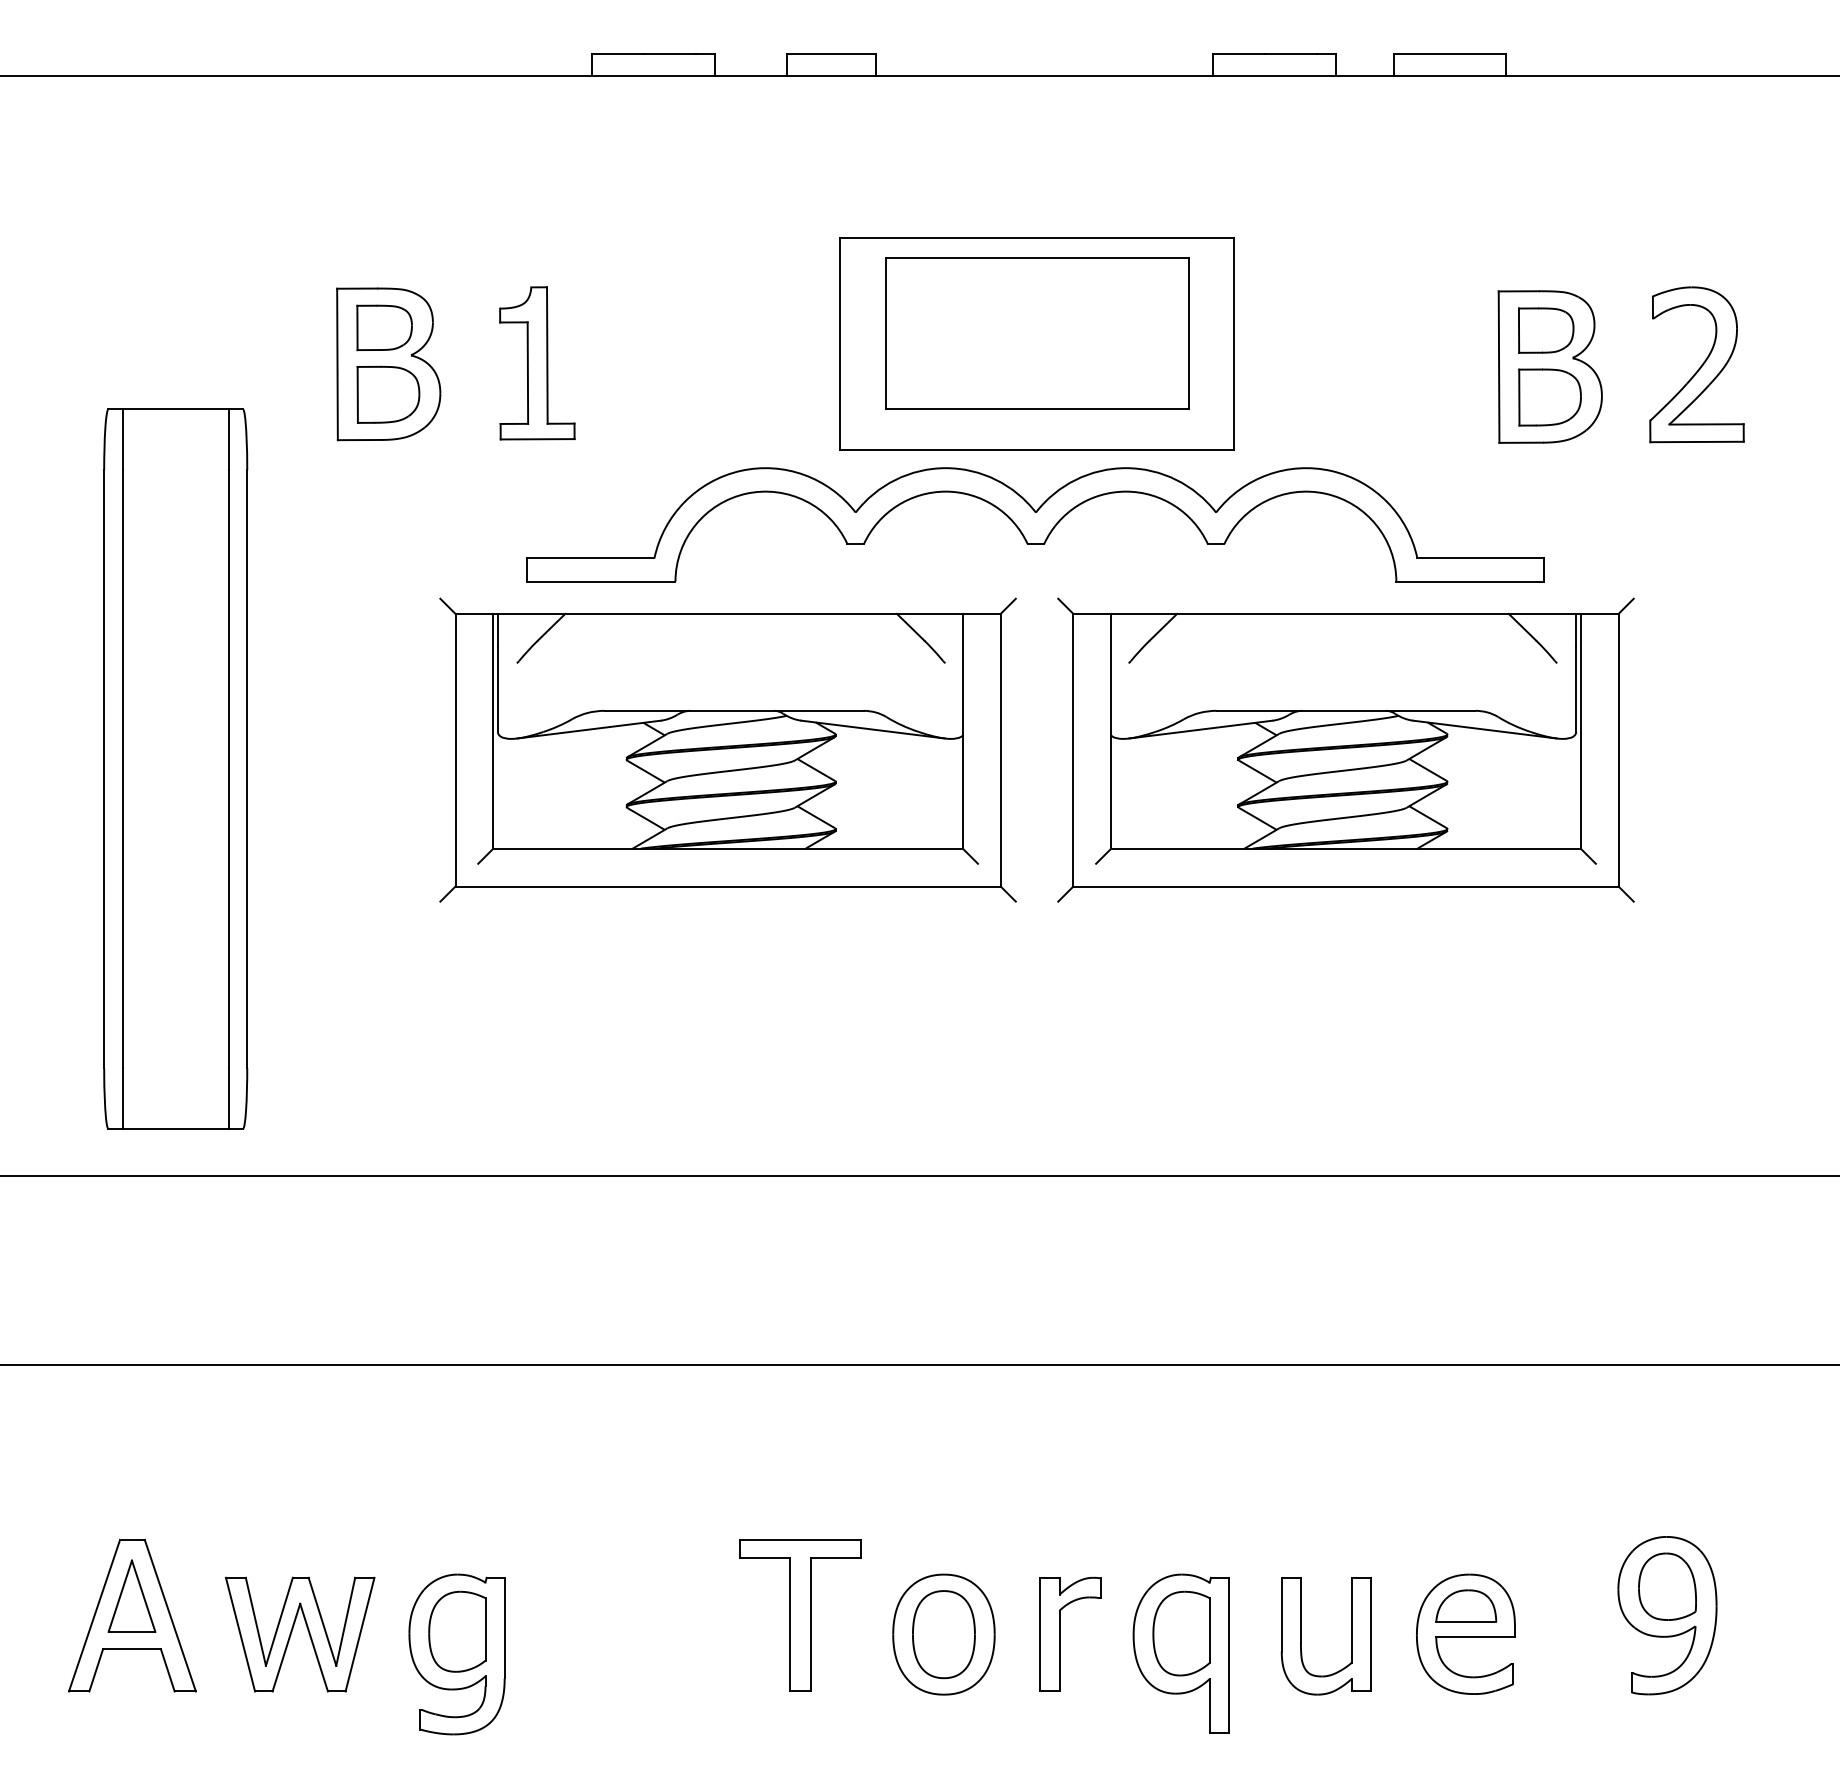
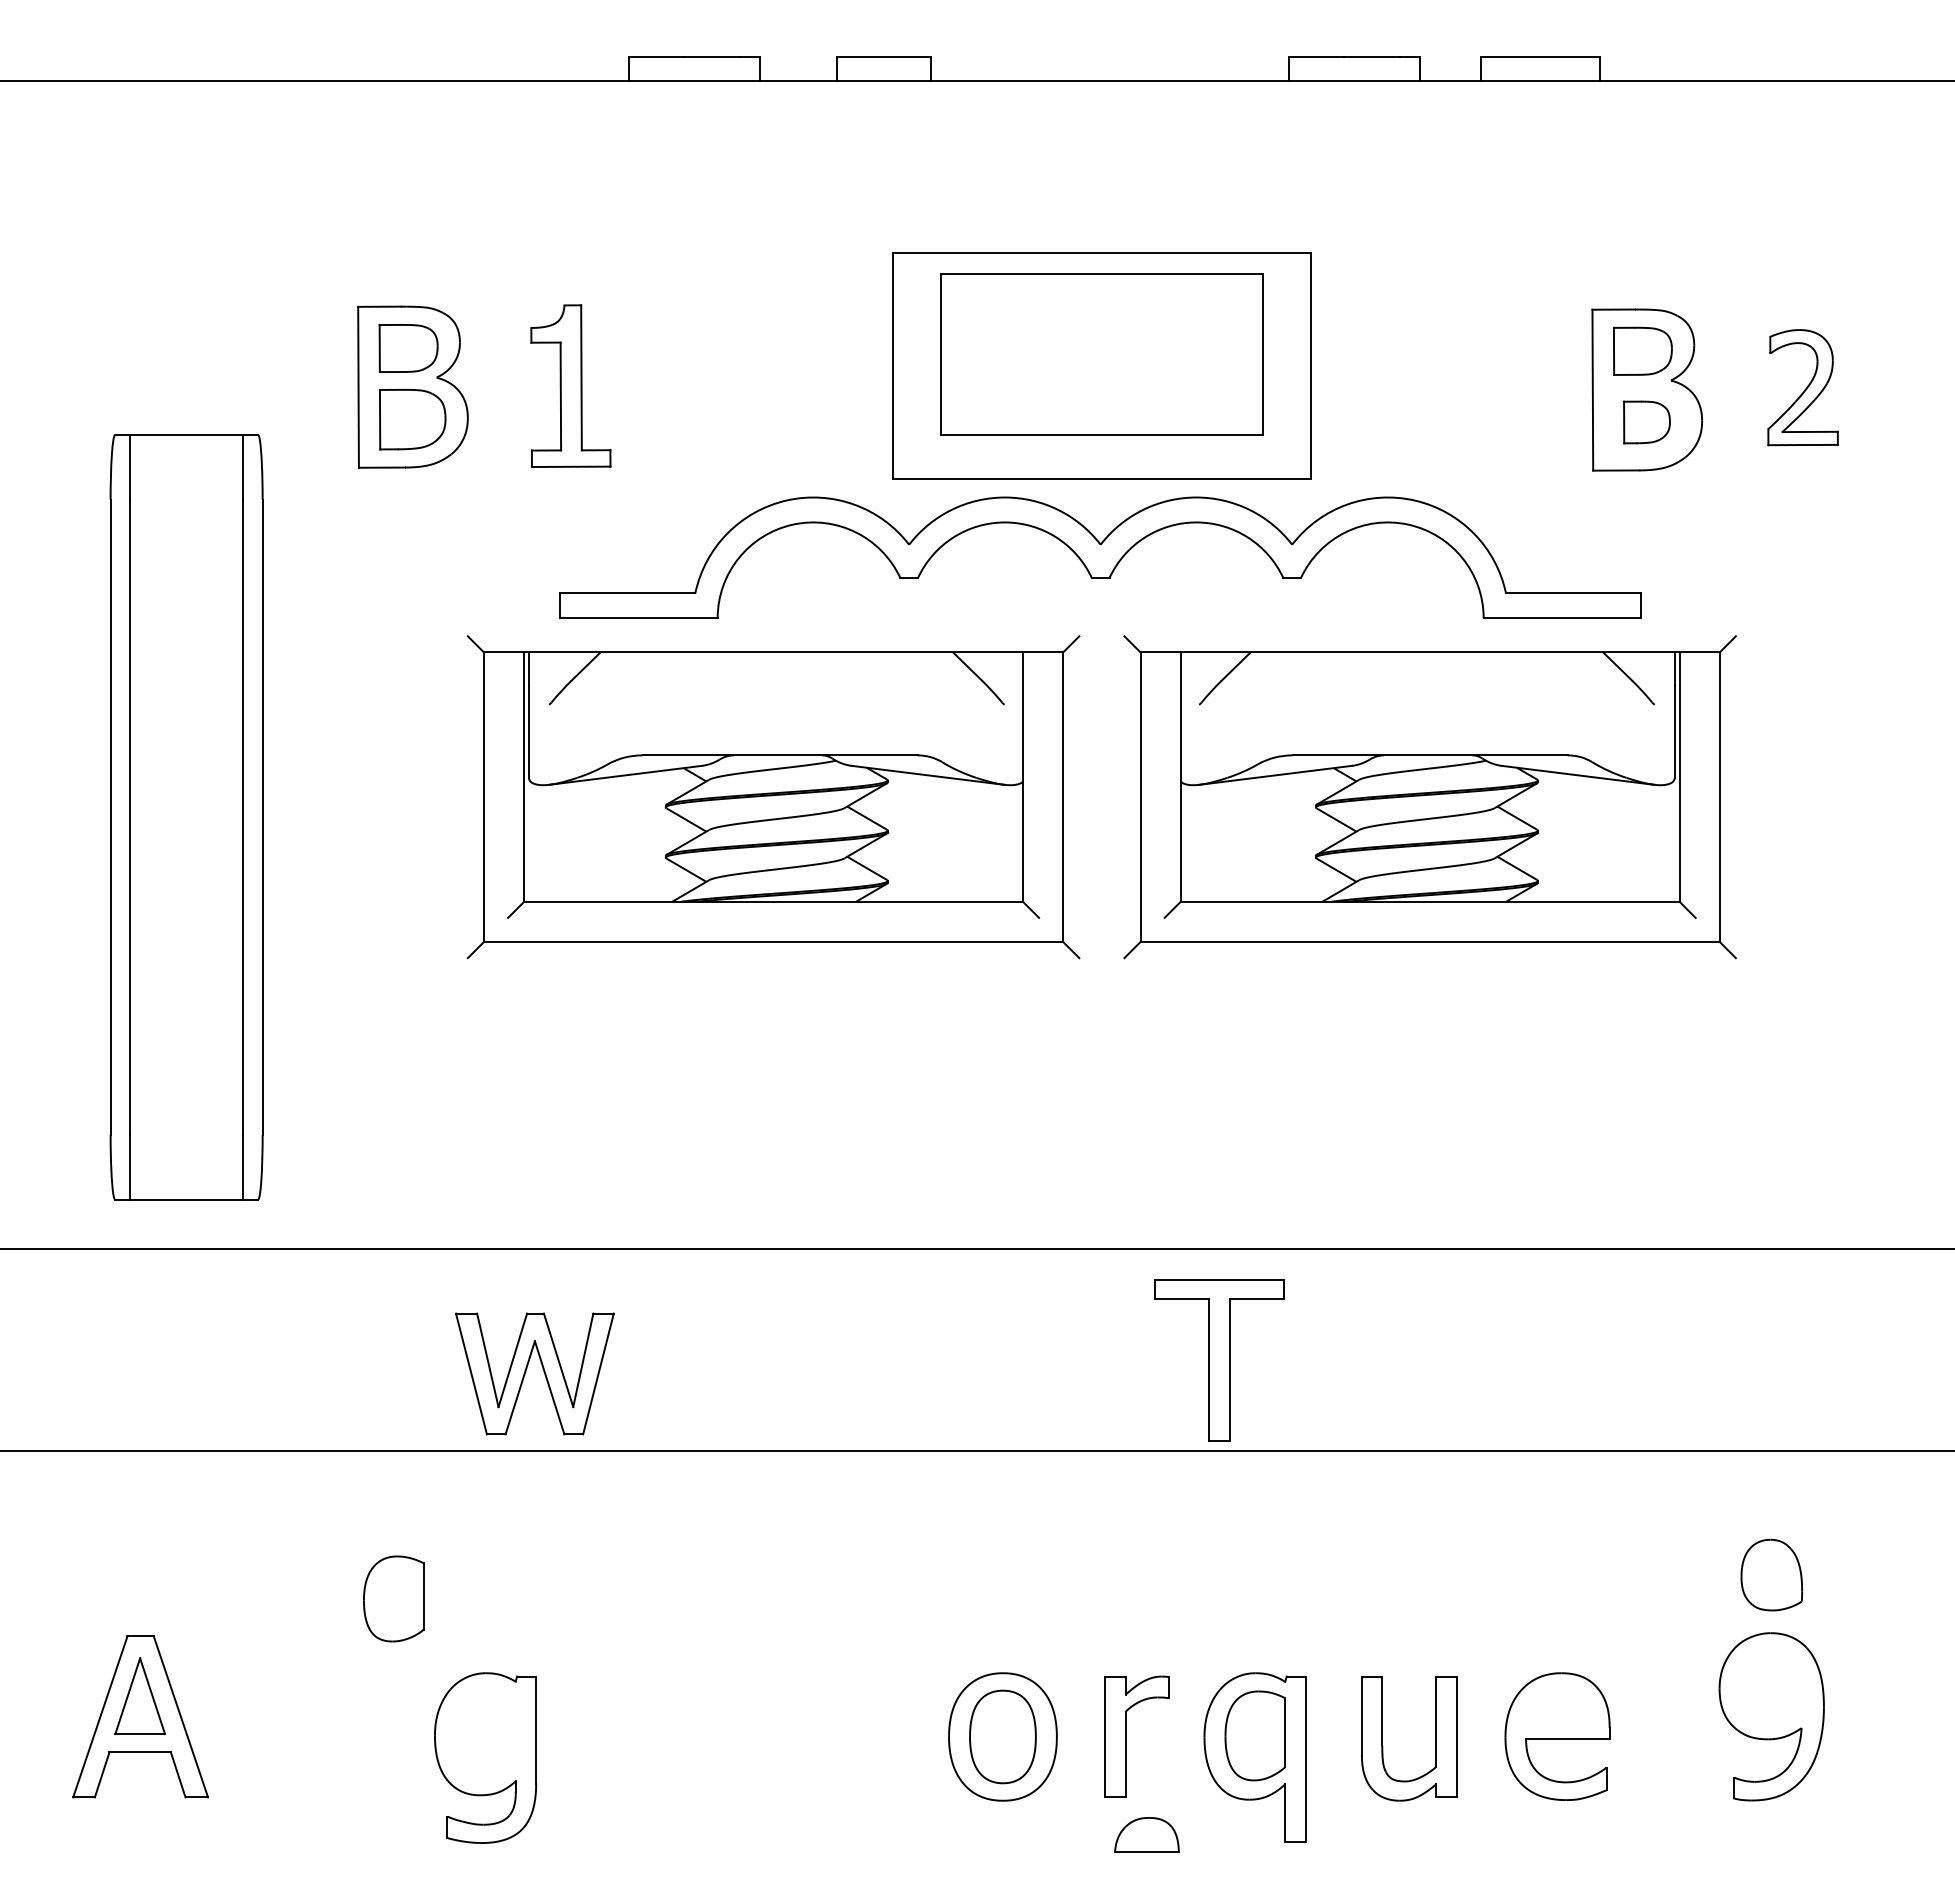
part: (1696, 364) -> (1802, 387), size x0.7
part: (1549, 397) -> (1646, 422), size x0.7
part: (1667, 1586) -> (1771, 1574), moved
part: (1465, 1605) -> (1146, 1834), moved
part: (800, 1615) -> (1219, 1360), moved
part: (456, 1631) -> (393, 1598), moved
part: (292, 1632) -> (526, 1371), moved

